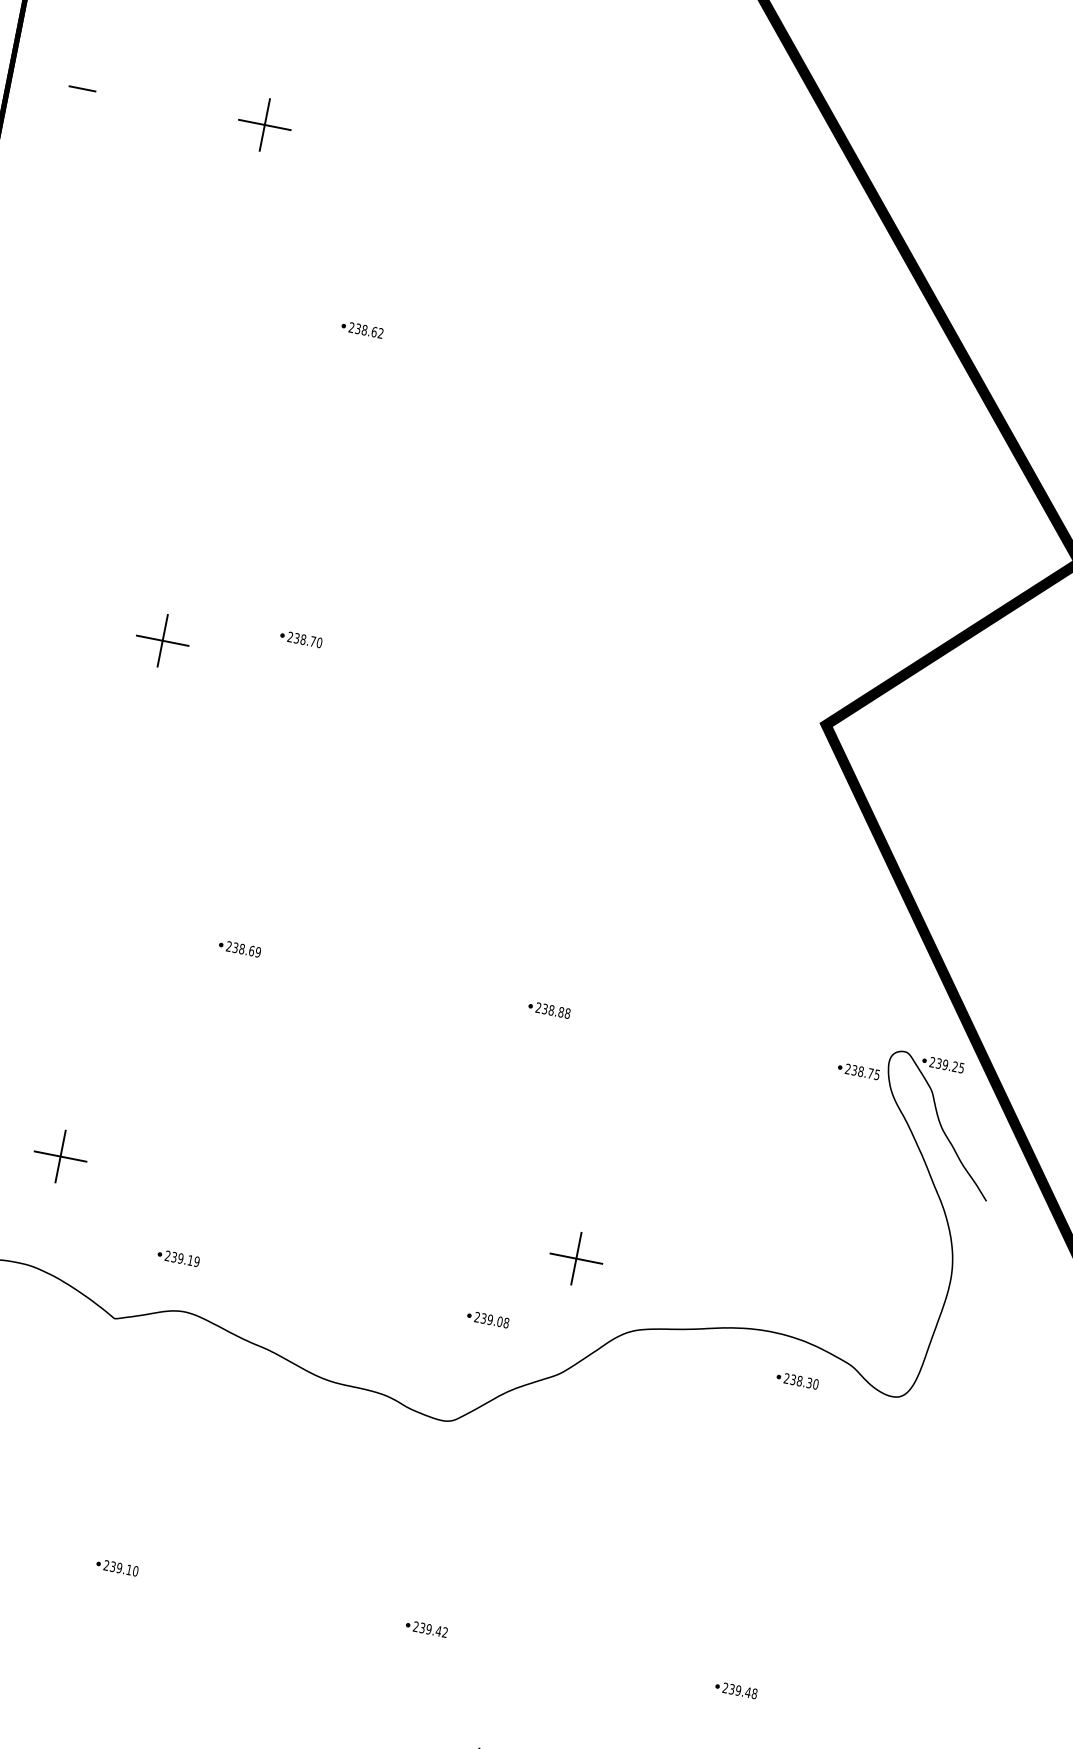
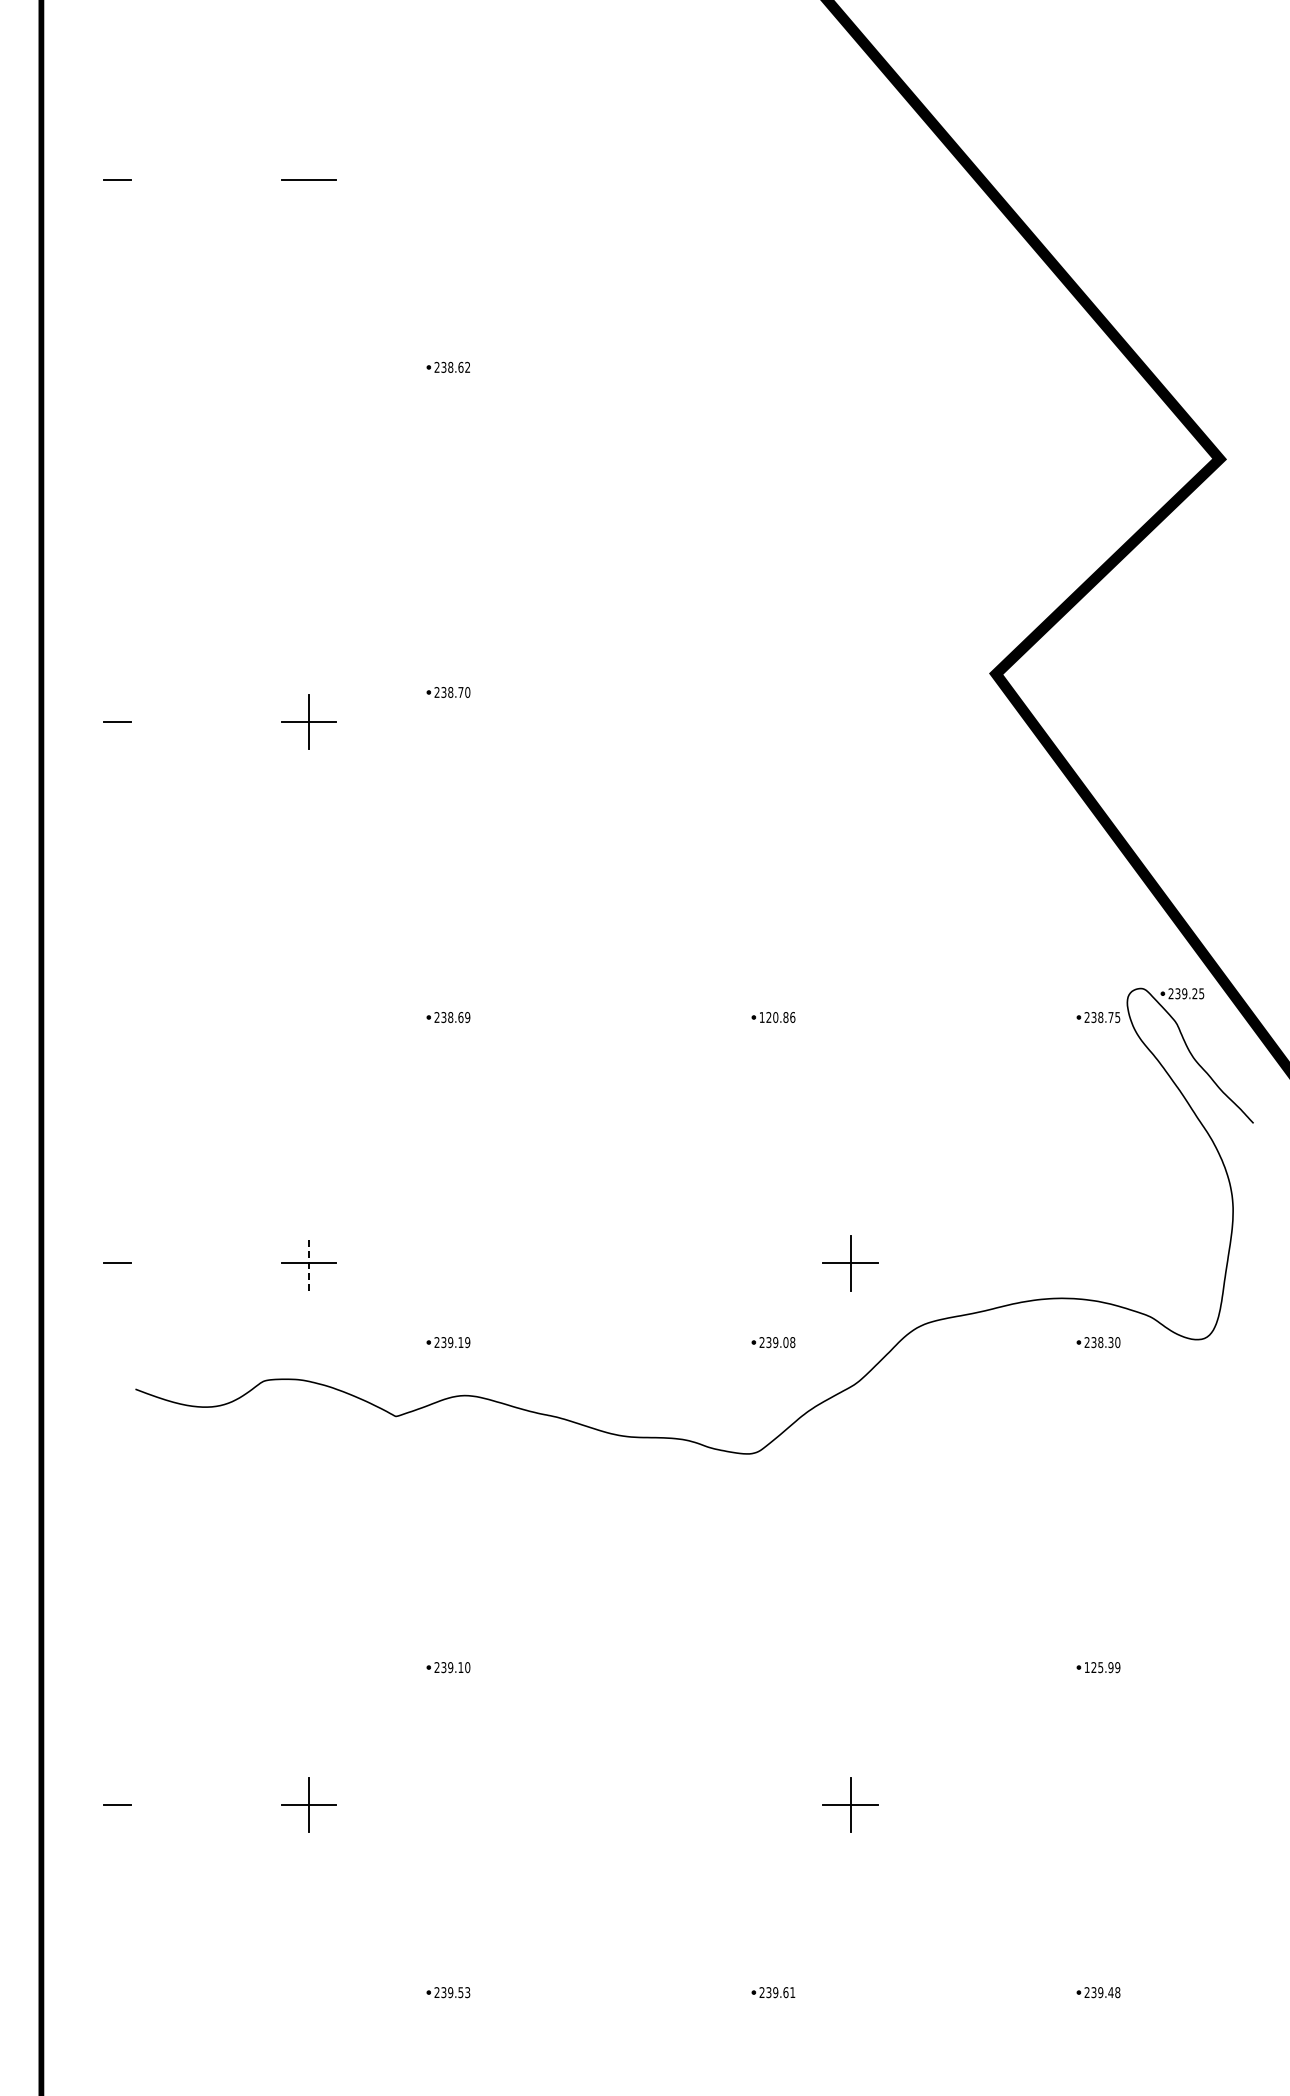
line: (264, 124) -> (308, 179), removed
text: (553, 1010) -> (777, 1017), 238.88 -> 120.86
line: (60, 1155) -> (308, 1262), solid -> dashed
part: (426, 1628) -> (773, 1667), removed
text: (740, 1690) -> (1102, 1667), 239.48 -> 125.99

